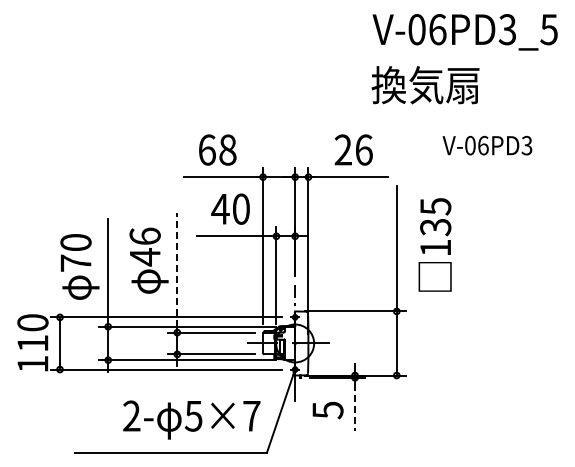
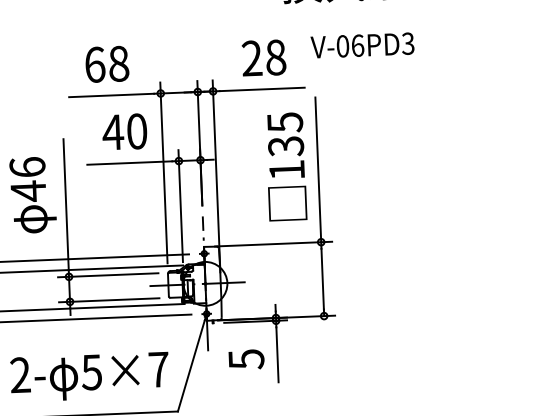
text: (487, 145) -> (362, 45), moved
text: (363, 149) -> (275, 56), 26 -> 28
text: (434, 244) -> (285, 166), moved
line: (177, 270) -> (66, 205), dashed -> solid
line: (355, 407) -> (278, 354), dashed -> solid

